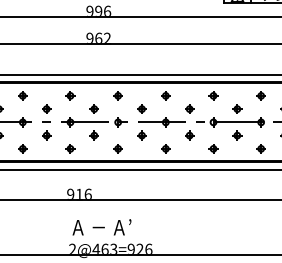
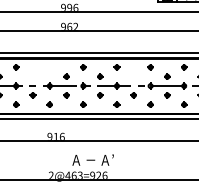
part: (70, 95) -> (49, 67), removed
part: (46, 108) -> (32, 76), removed
part: (189, 108) -> (133, 76), removed
text: (101, 227) -> (92, 160), moved

